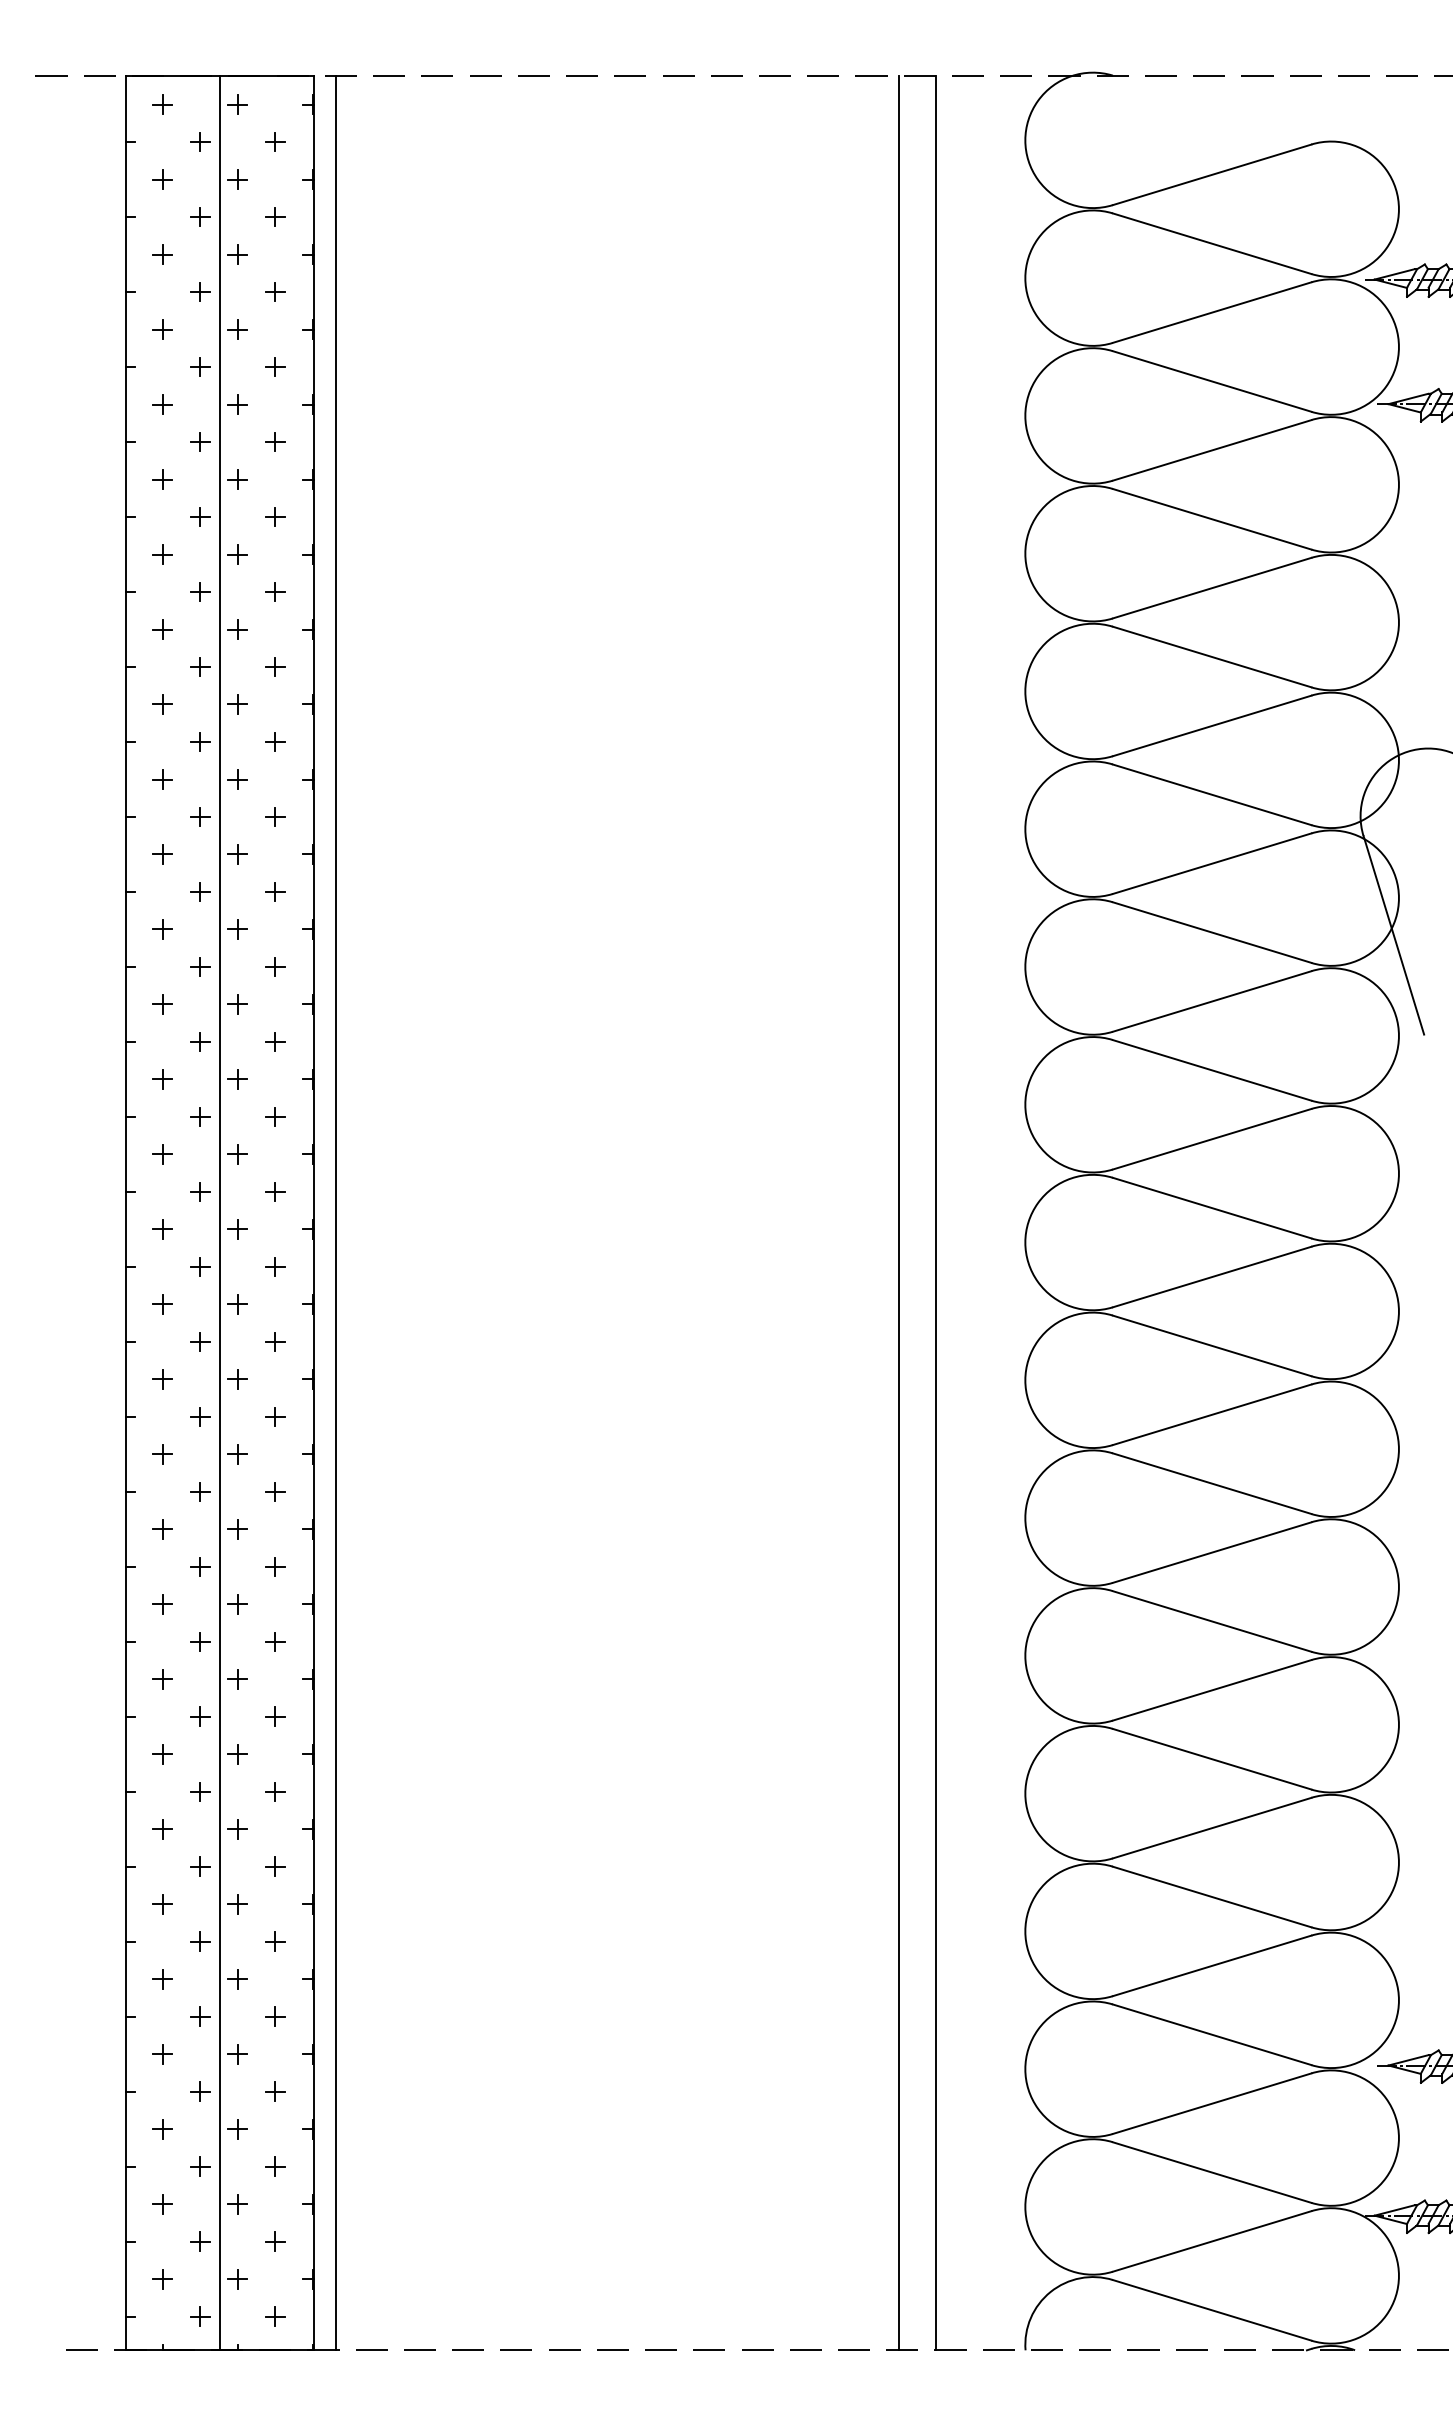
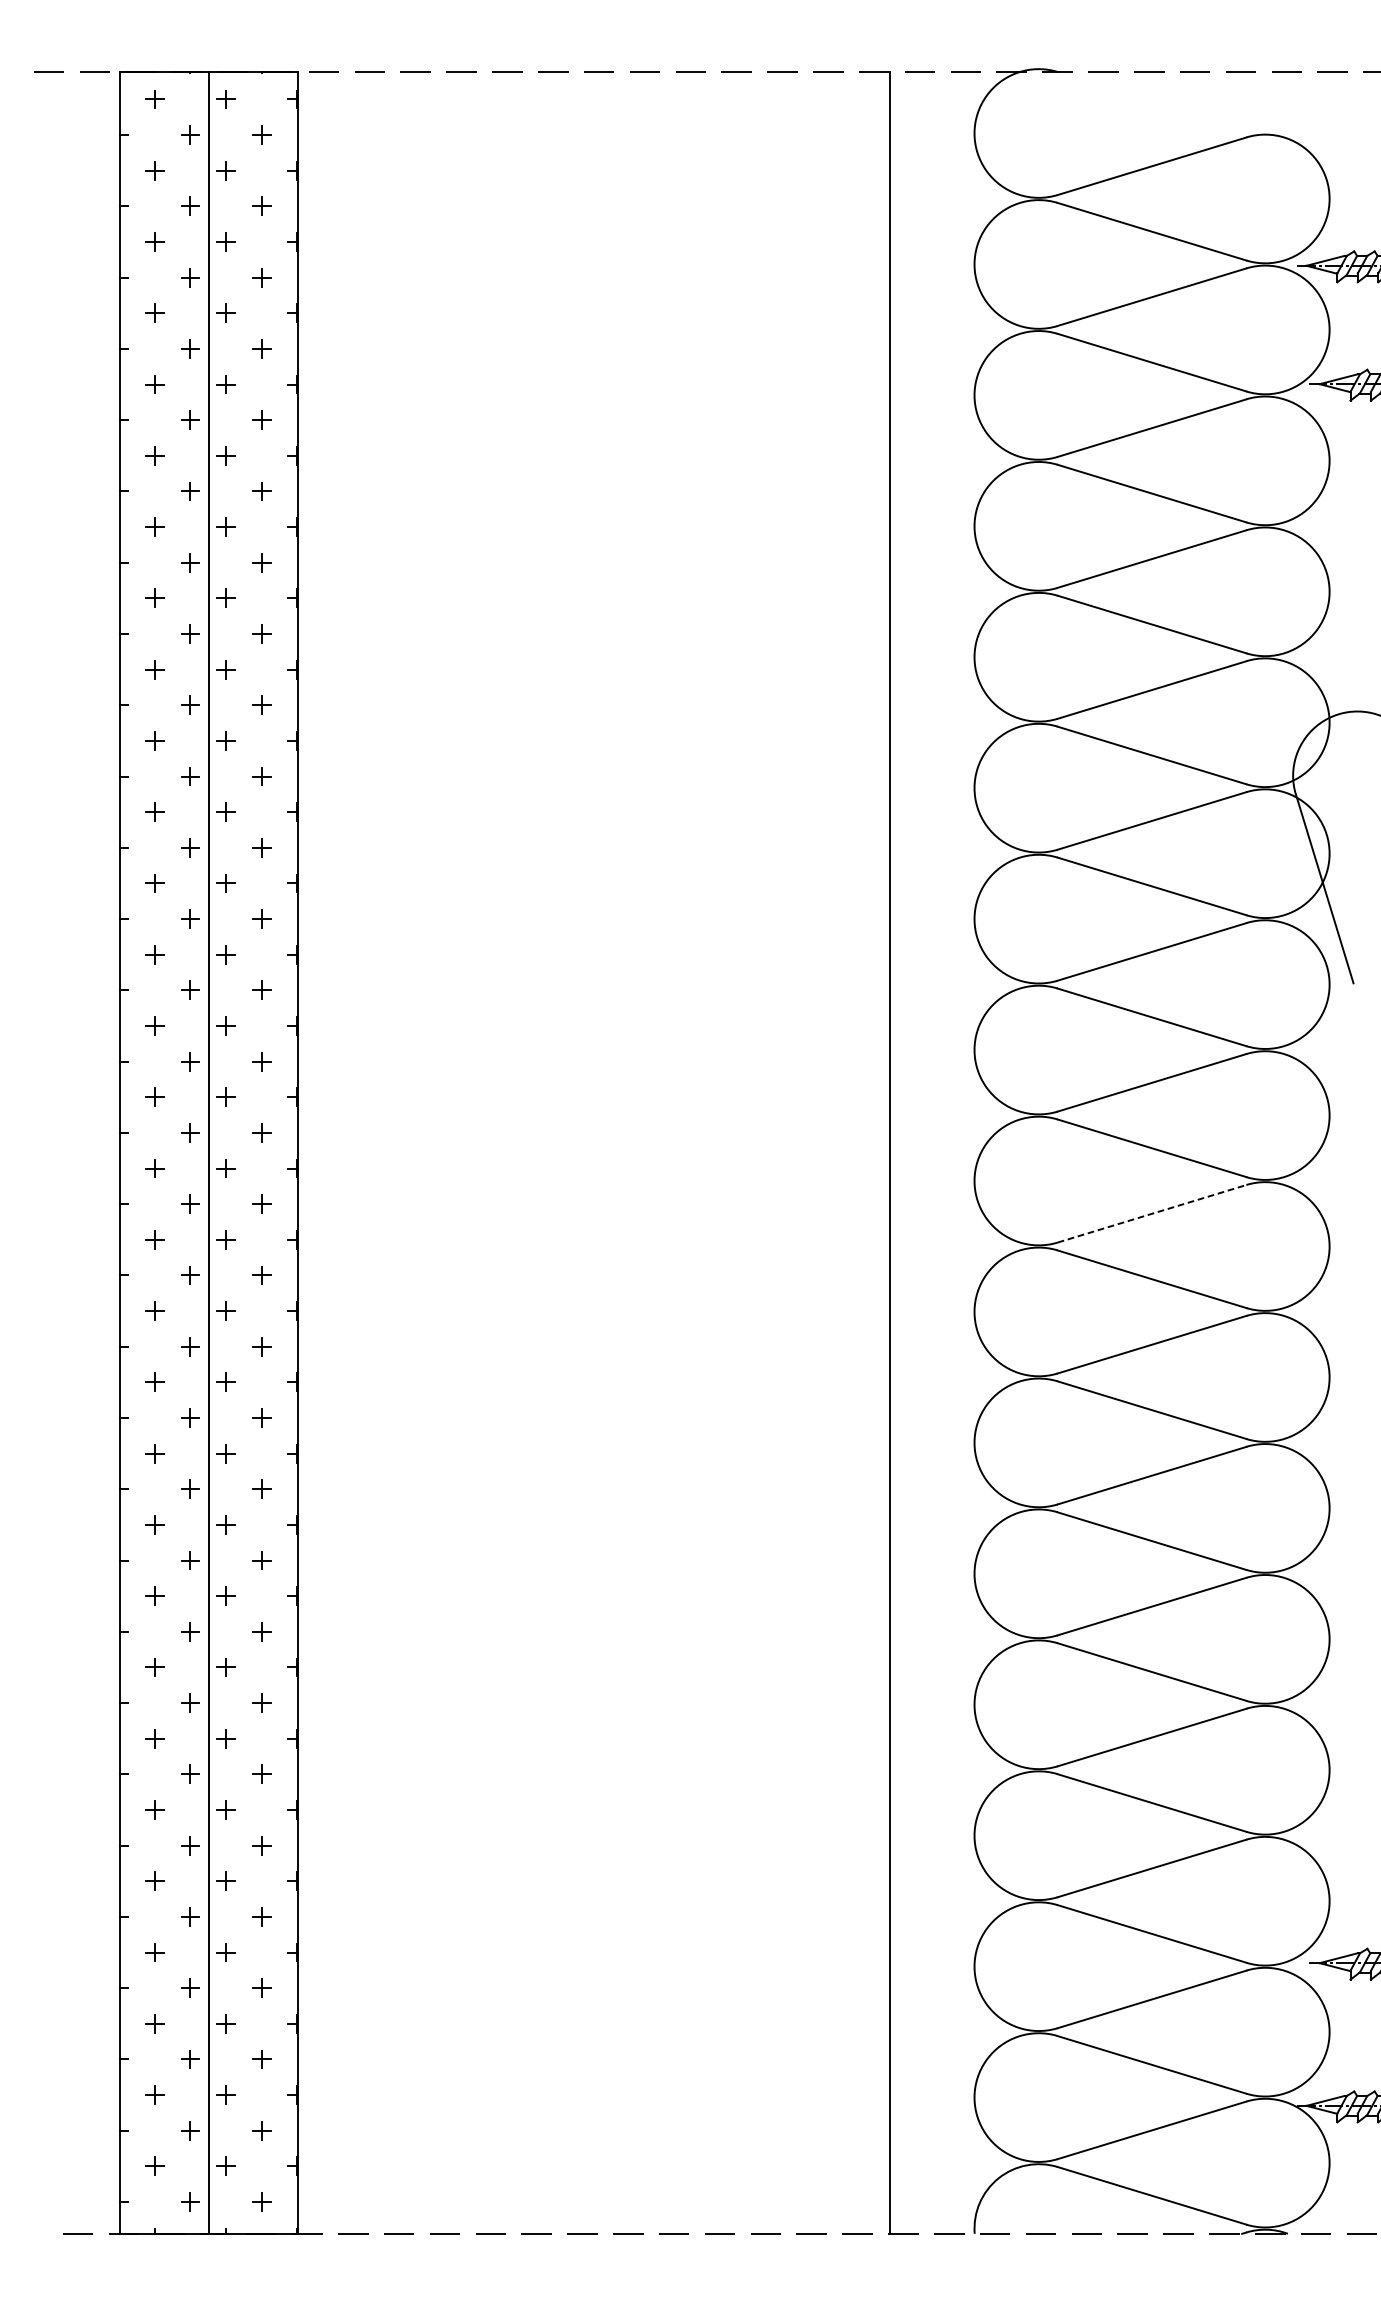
line: (336, 1212) -> (319, 1152), removed
line: (898, 1212) -> (853, 1152), removed
line: (1212, 1277) -> (1152, 1214), solid -> dashed

